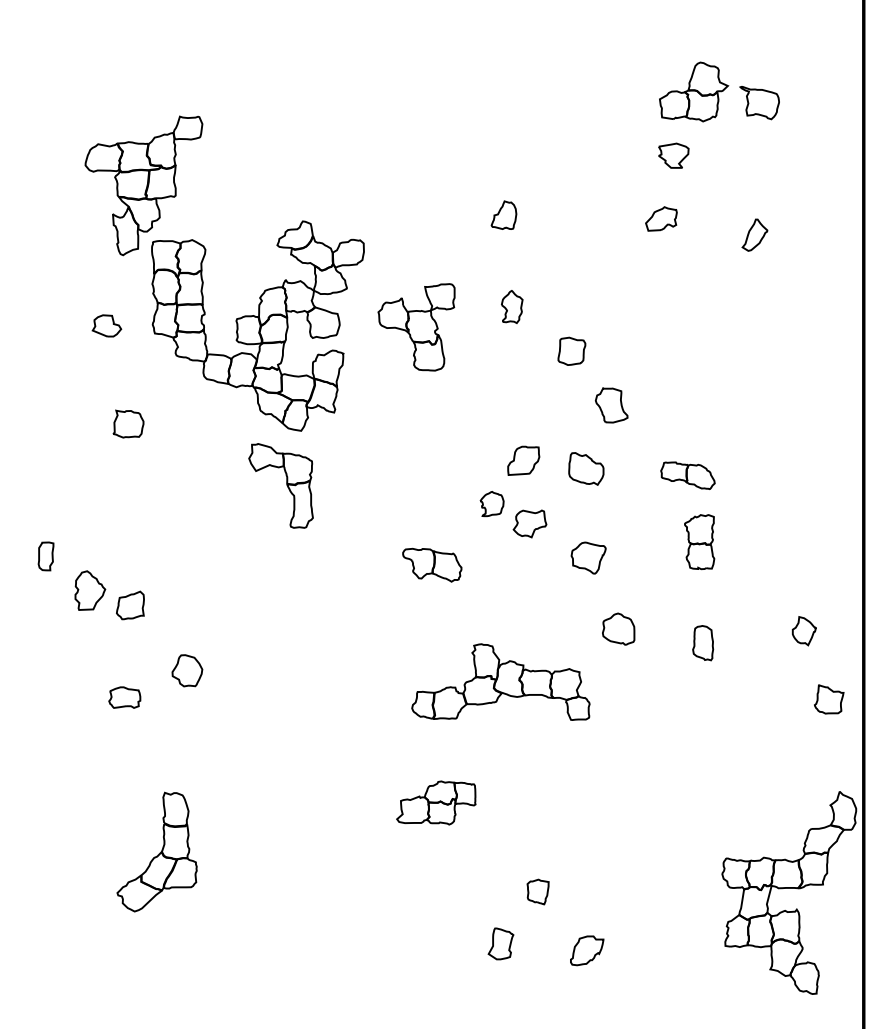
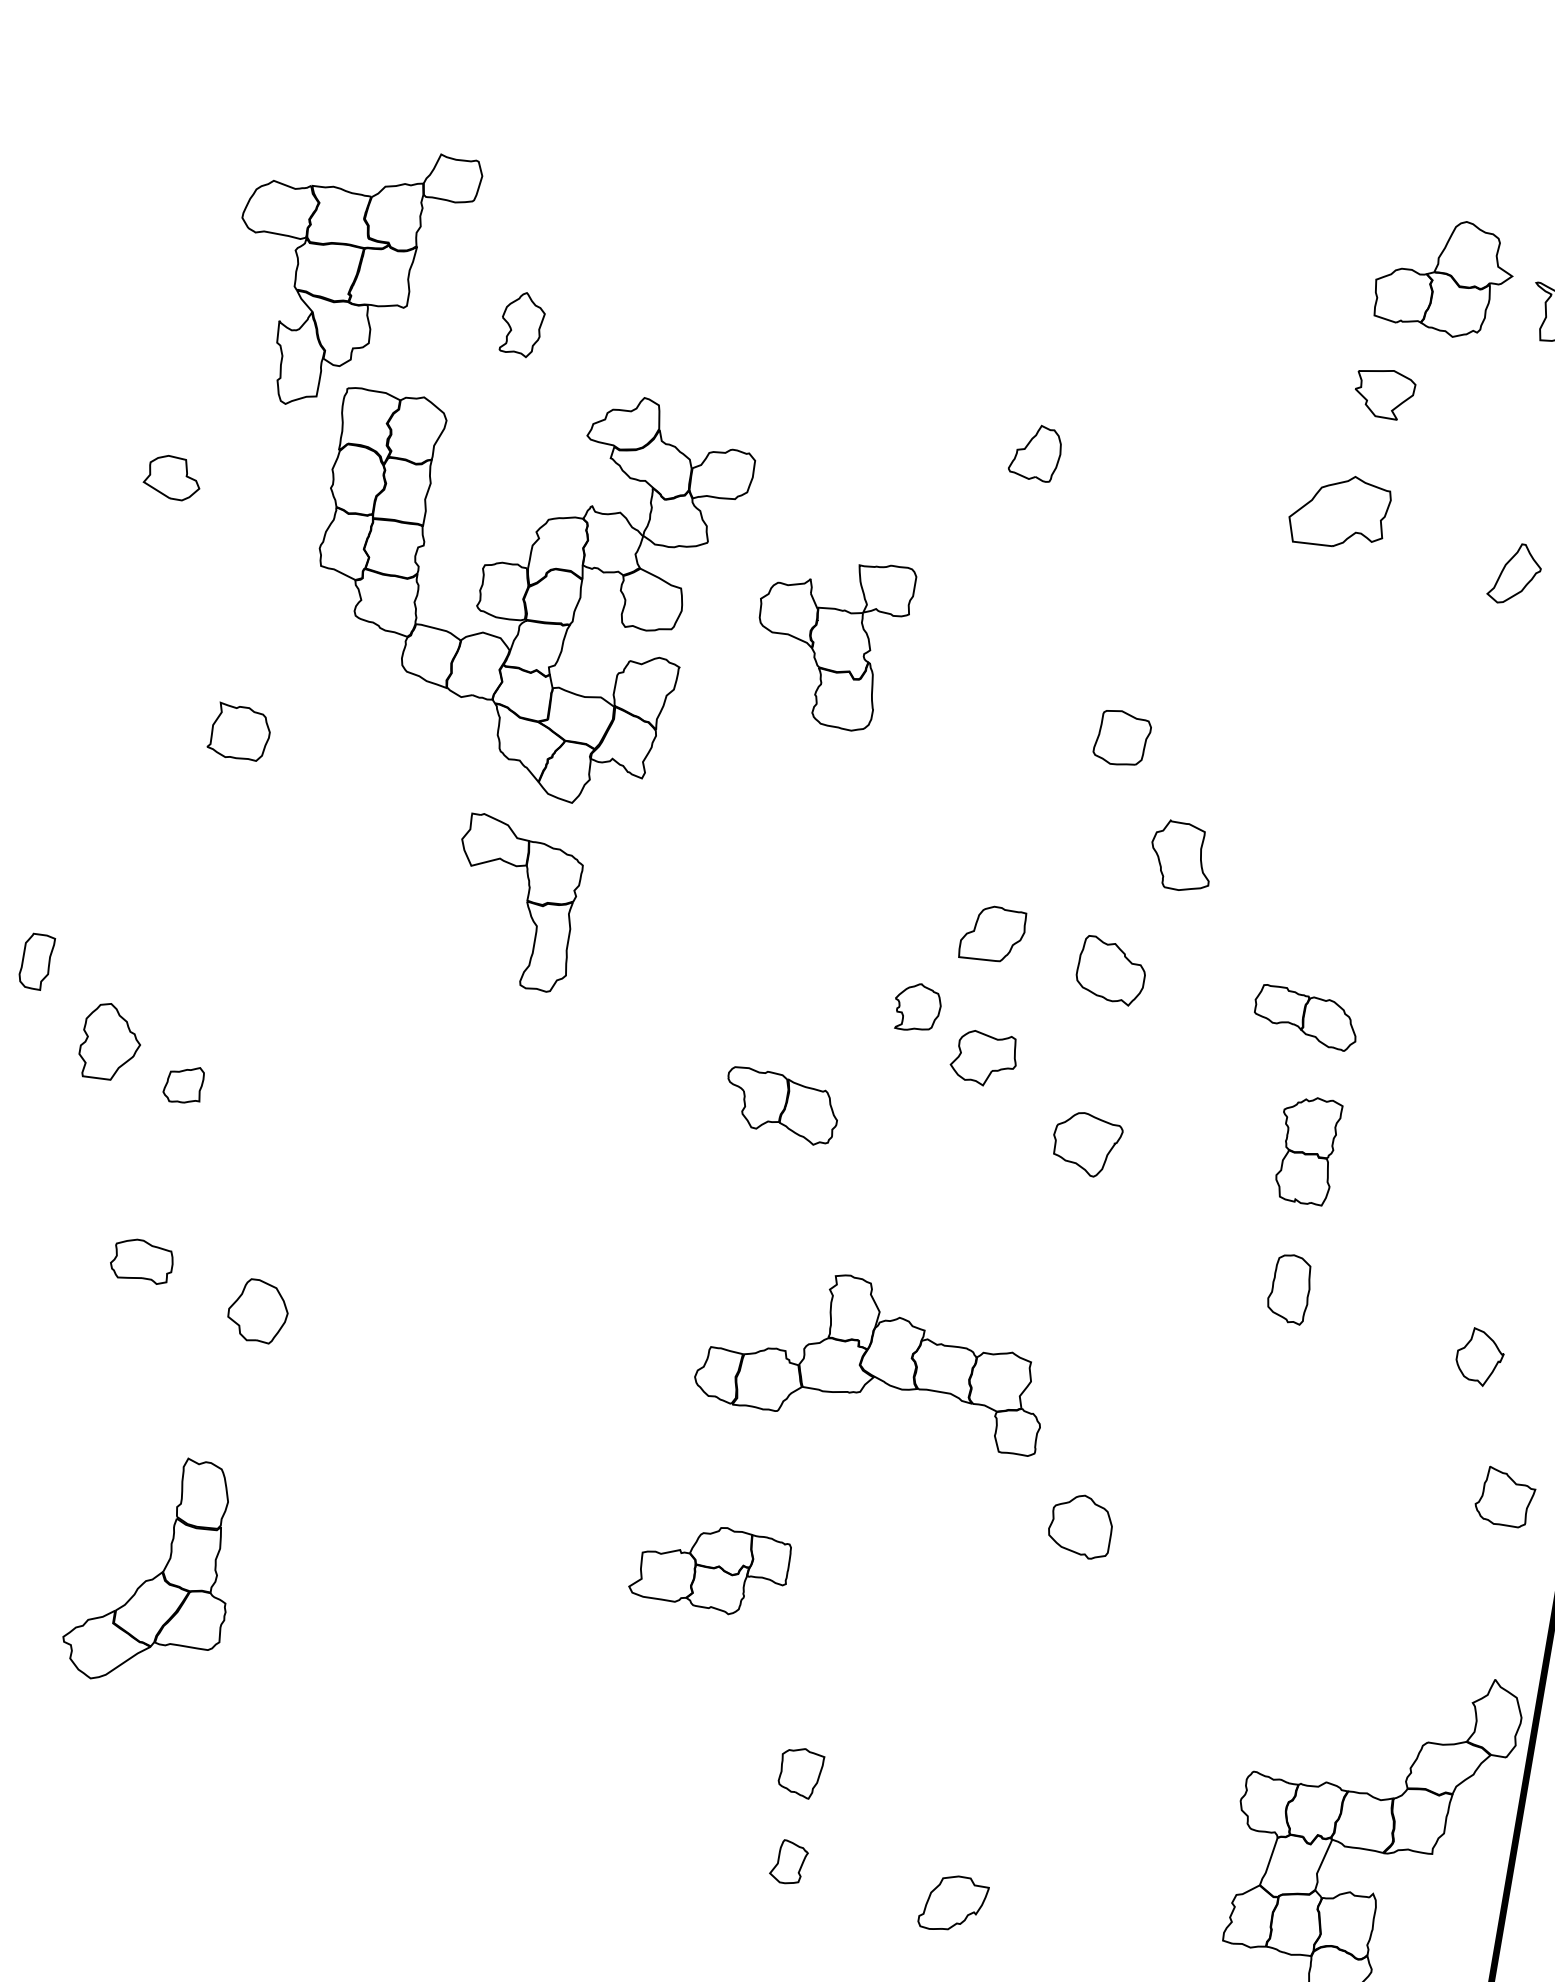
part: (661, 218) -> (1339, 510), size x1.6
part: (512, 306) -> (523, 323), moved
part: (106, 325) -> (172, 476), moved
part: (130, 605) -> (183, 1084), size x0.7
part: (618, 628) -> (1080, 1524), moved
part: (703, 643) -> (1290, 1289), moved
part: (187, 670) -> (258, 1310), moved
part: (537, 891) -> (799, 1771), moved
part: (500, 943) -> (788, 1861), size x0.7

